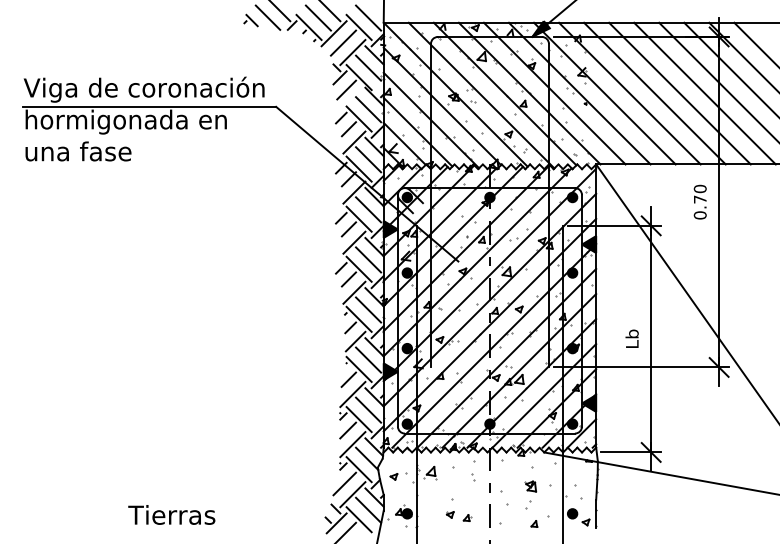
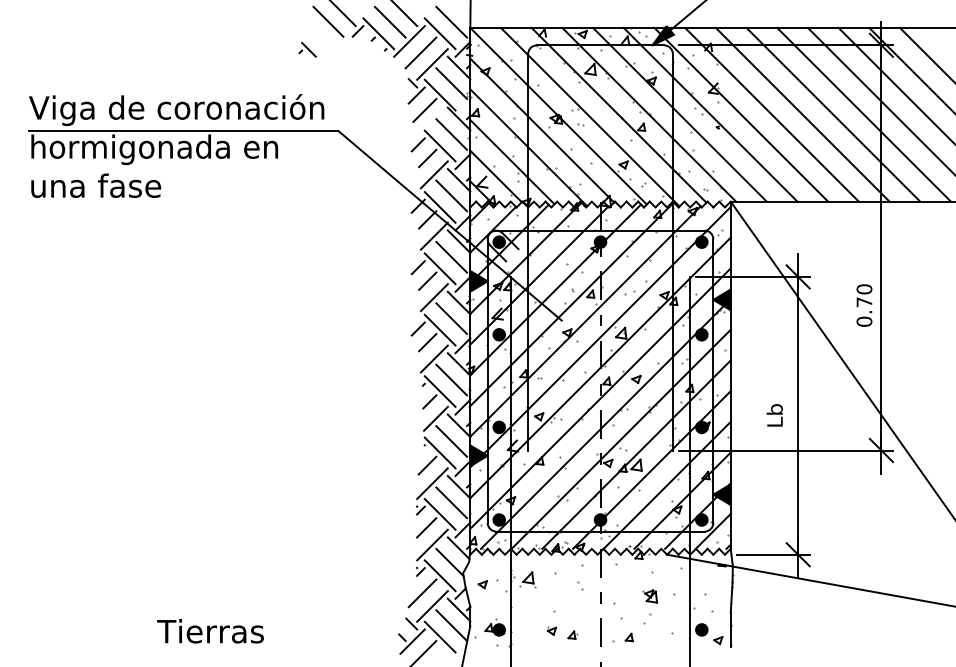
part: (250, 20) -> (307, 49), moved
text: (699, 201) -> (863, 304), moved
part: (534, 523) -> (629, 636), moved

